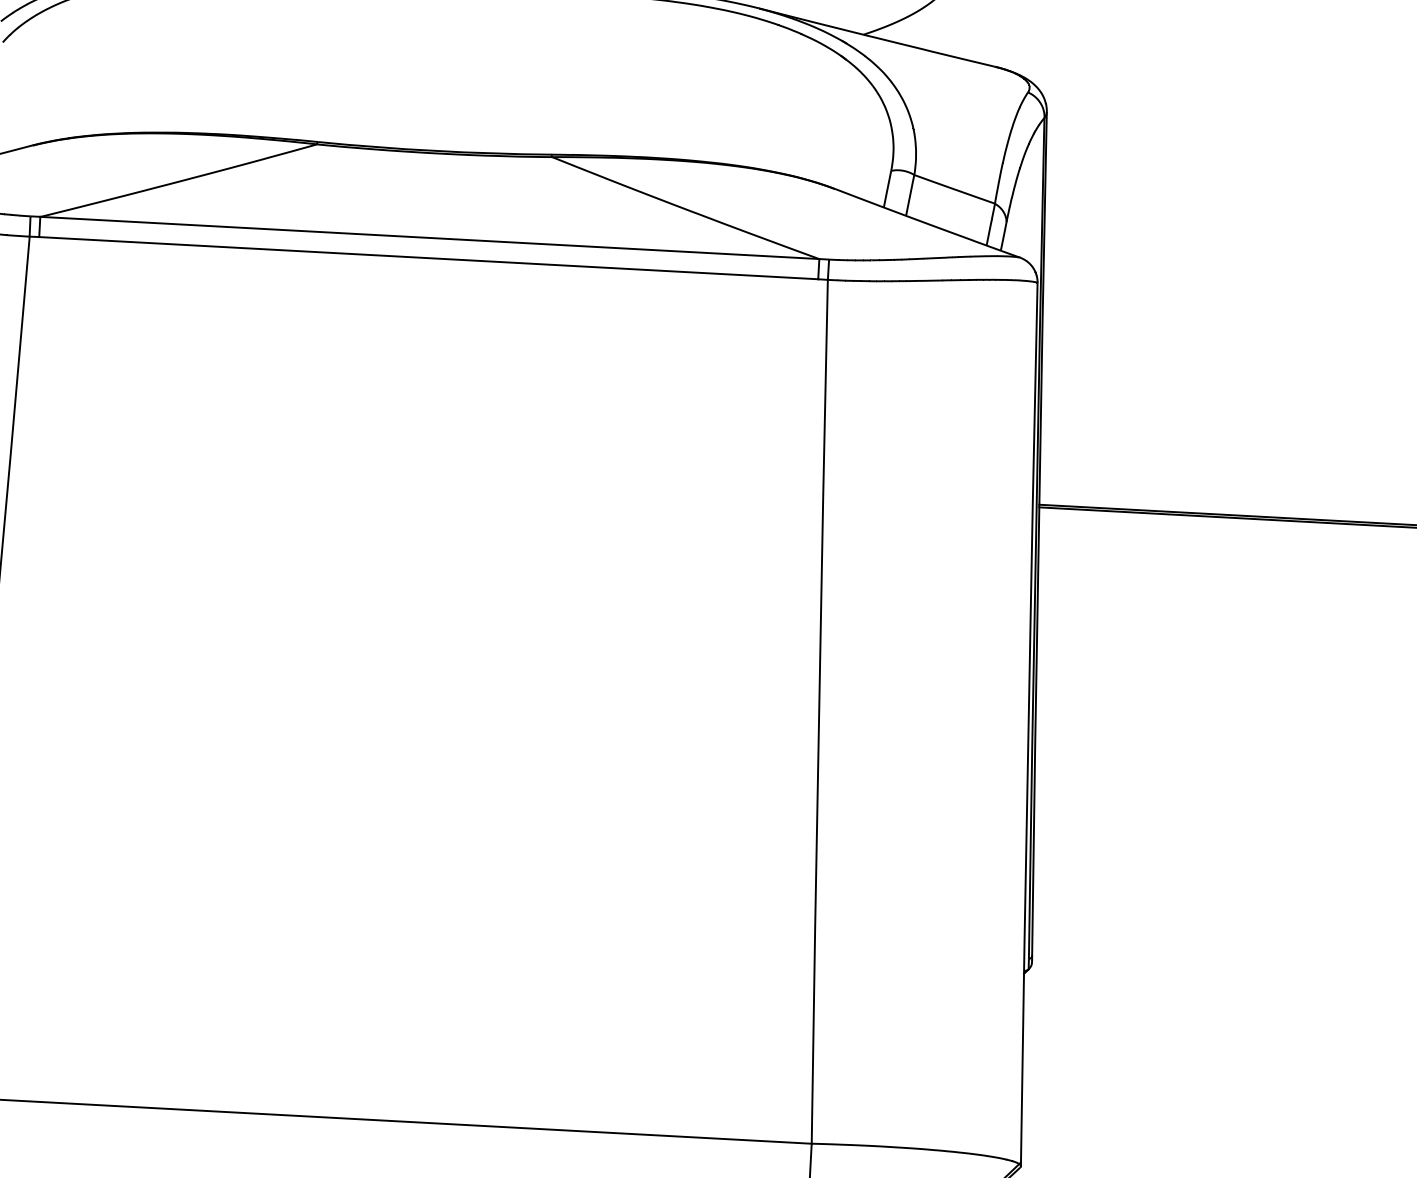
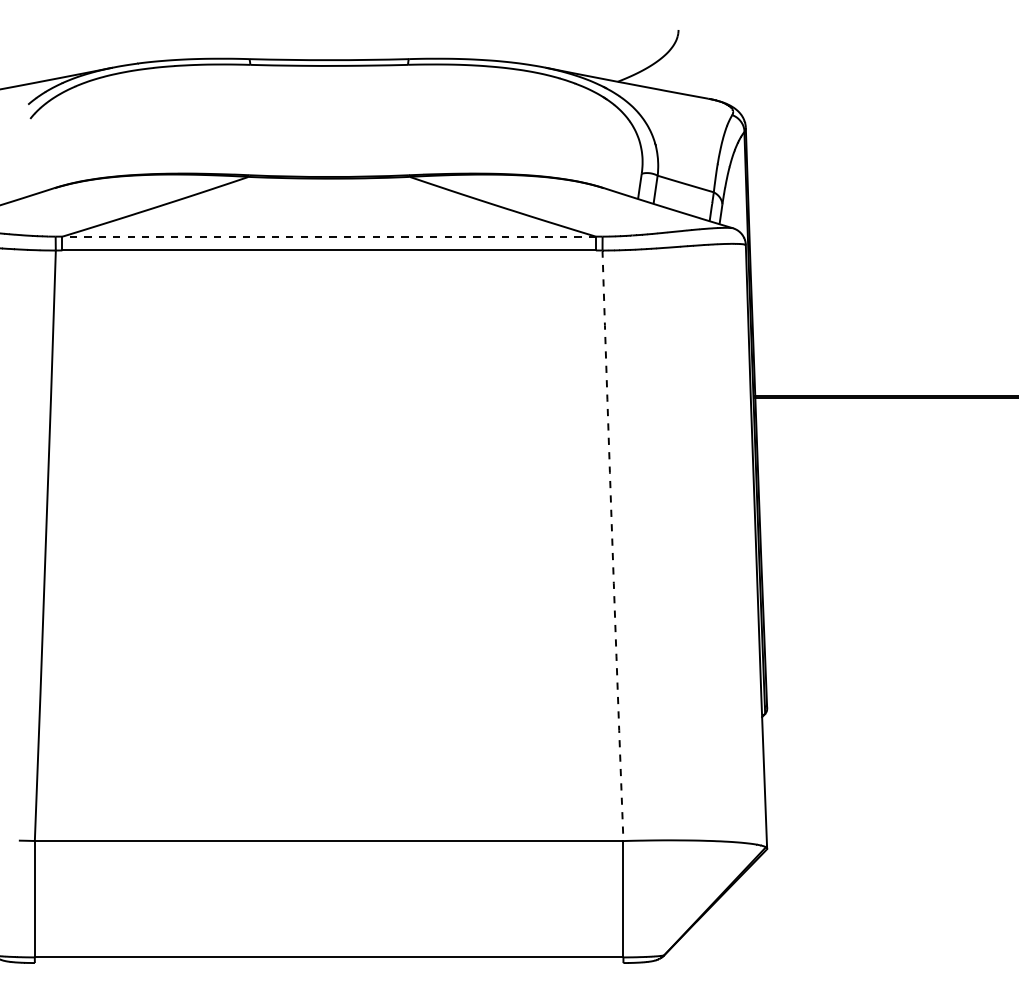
line: (430, 237) -> (329, 236), solid -> dashed
line: (819, 711) -> (612, 545), solid -> dashed

